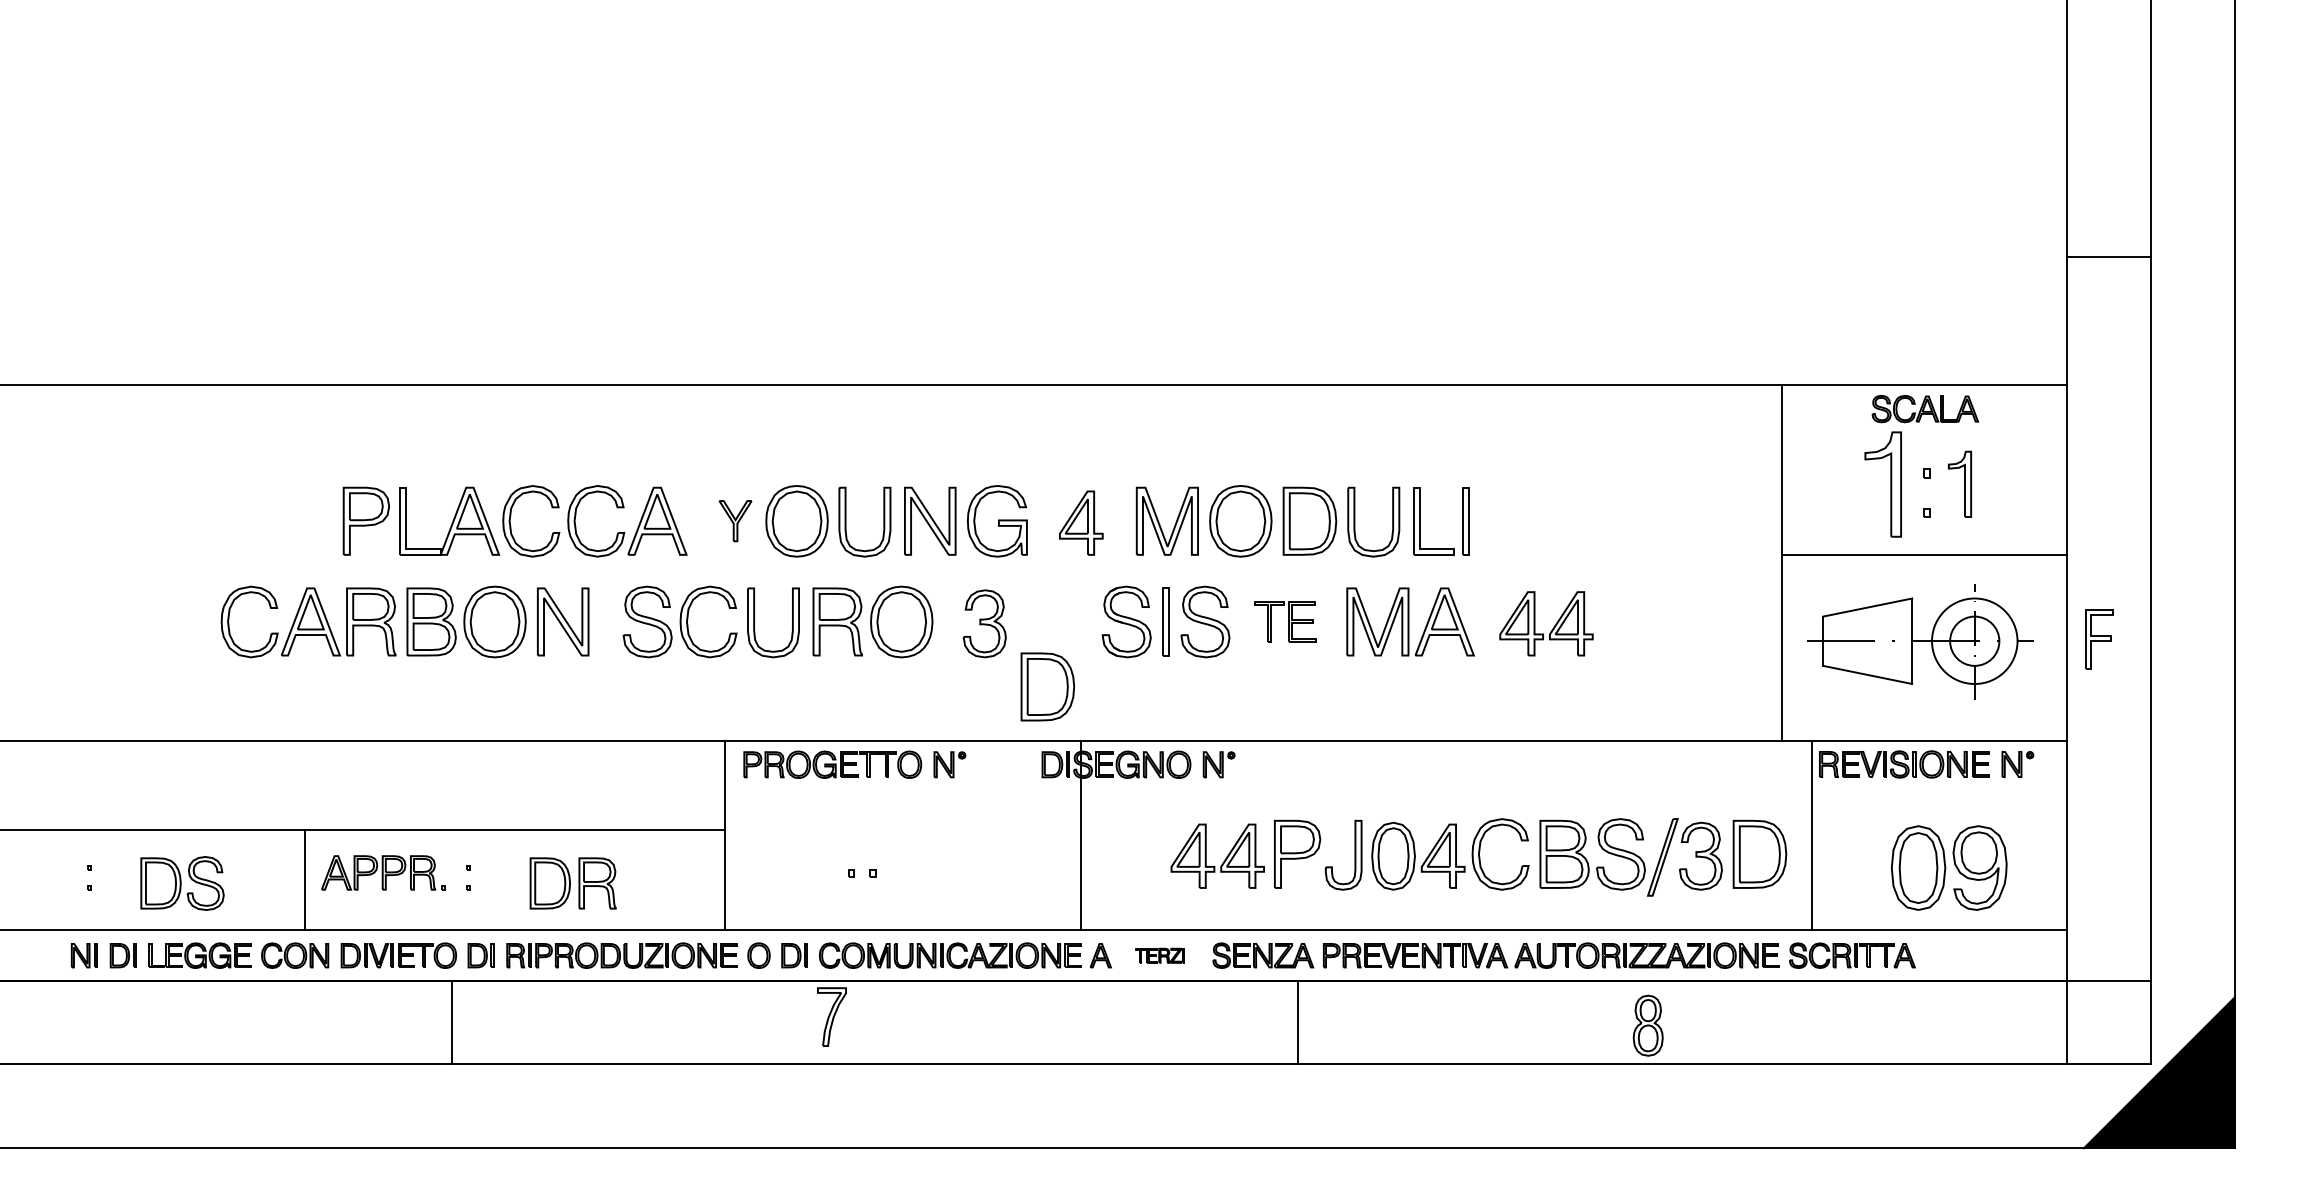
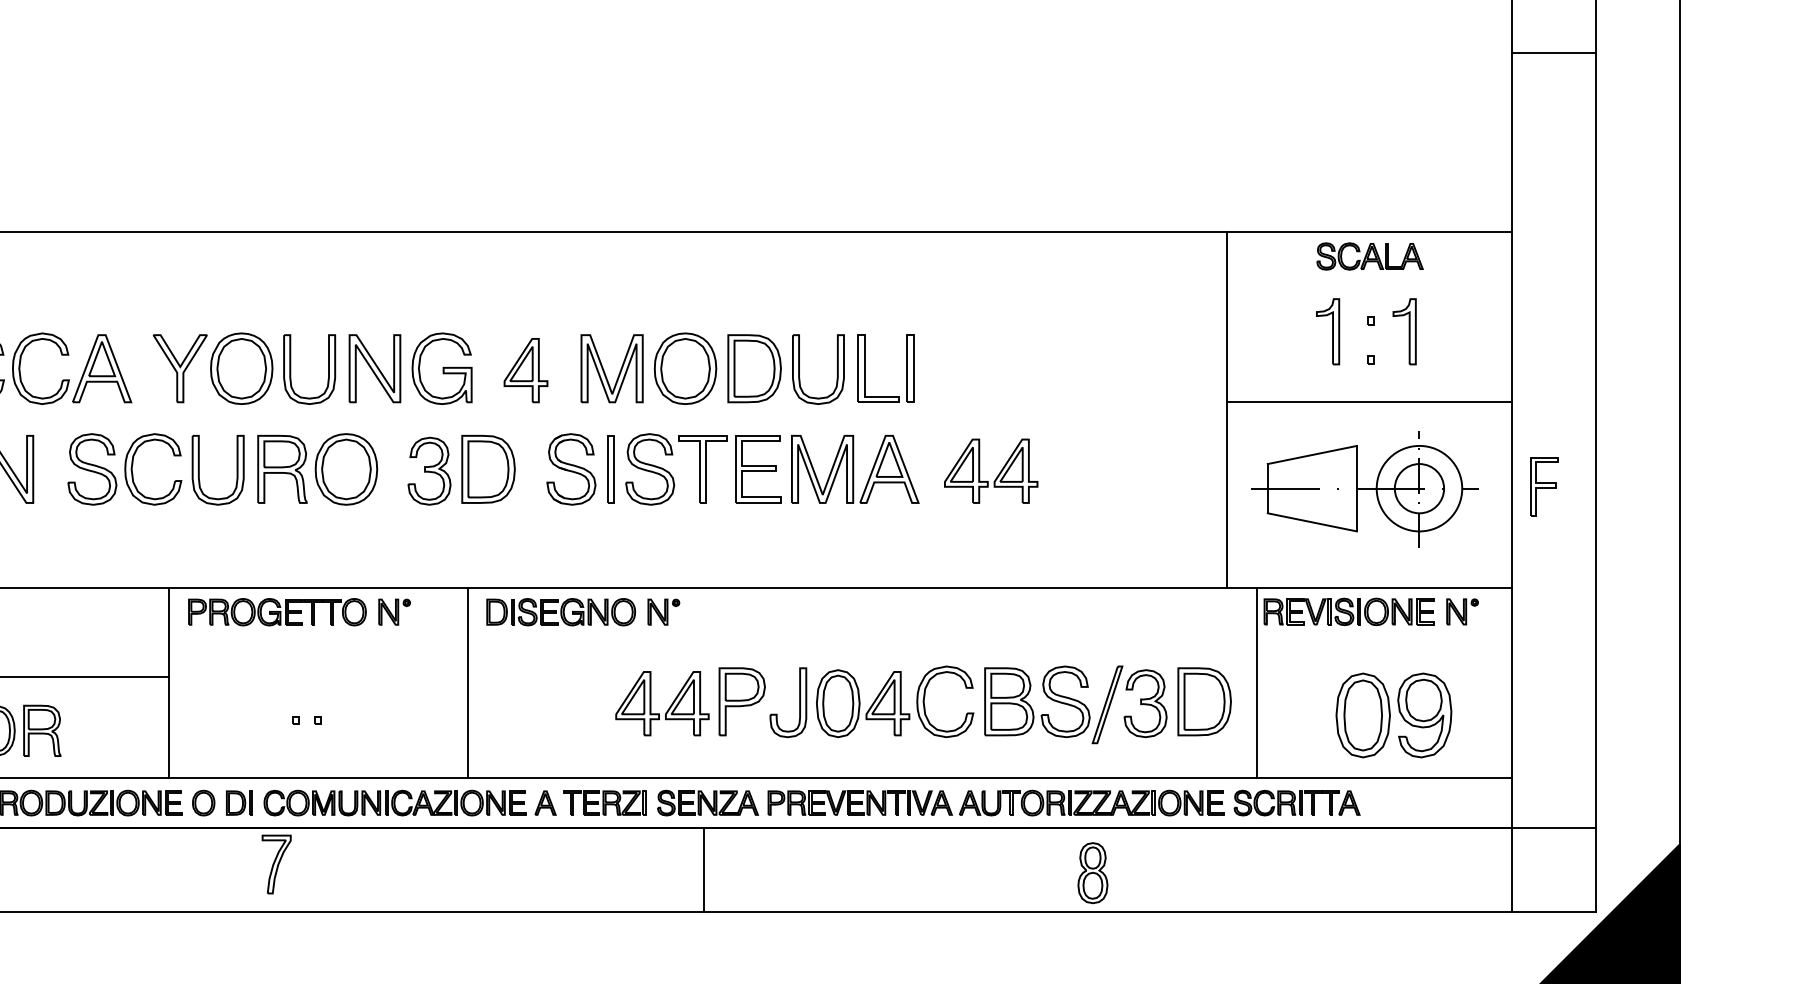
line: (2108, 256) -> (1553, 52), moved
part: (1883, 483) -> (1328, 330), size x0.62
part: (735, 520) -> (180, 367), size x1.67
part: (1285, 621) -> (730, 468), size x1.67
part: (1047, 686) -> (488, 468), moved
line: (1080, 835) -> (467, 682), moved
part: (1159, 955) -> (604, 802), size x1.67
line: (1297, 1022) -> (704, 869), moved

